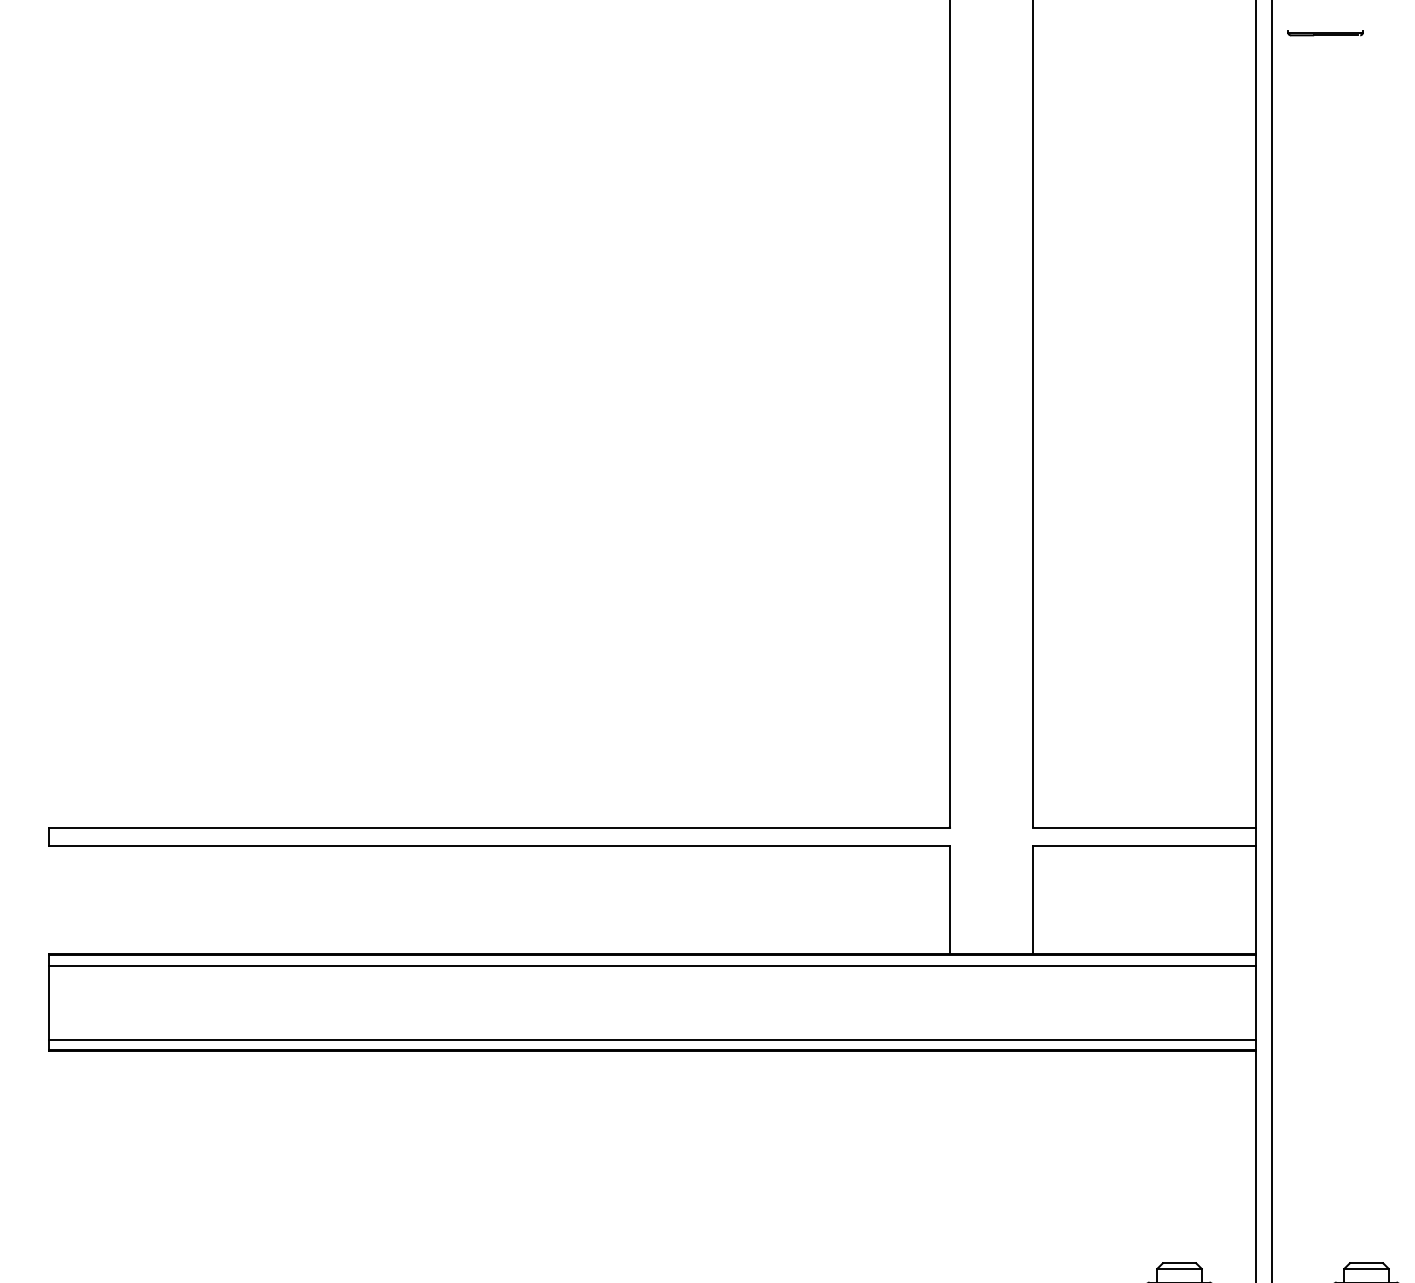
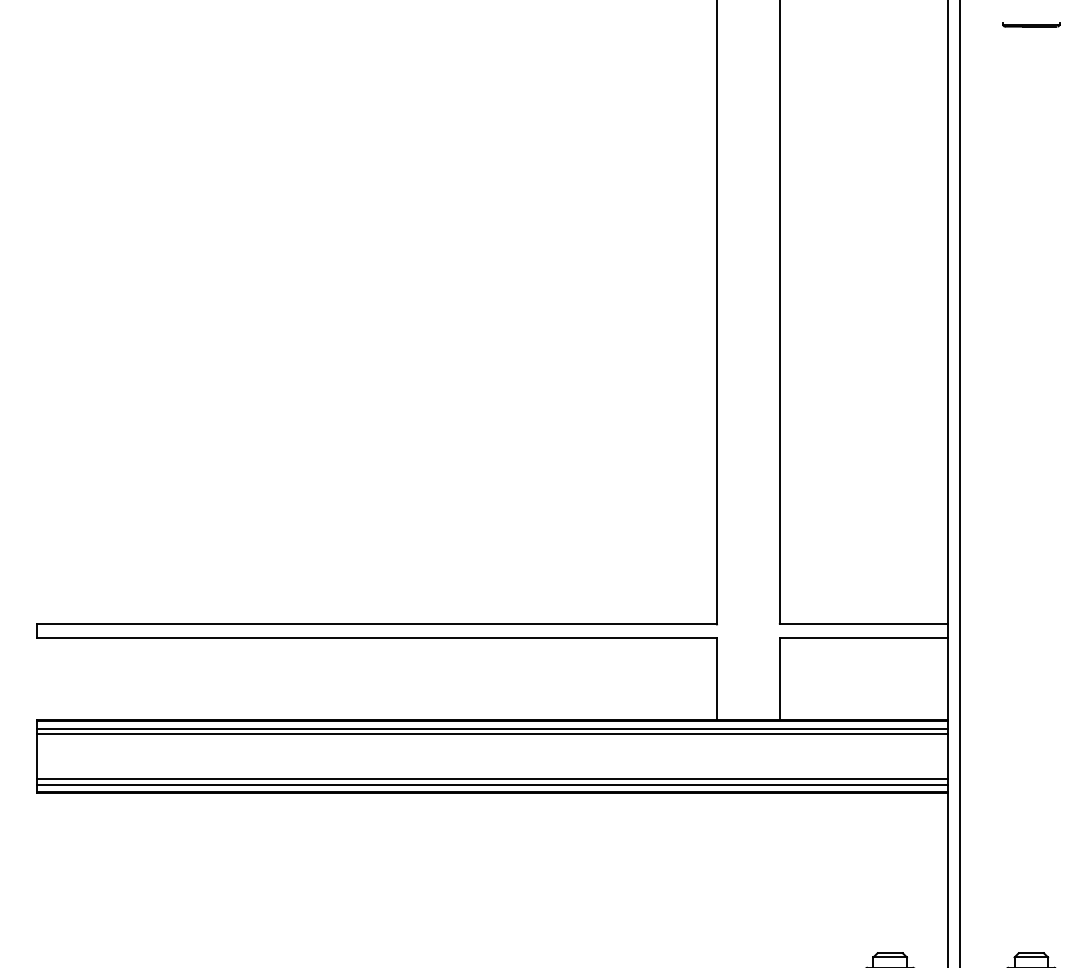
part: (1325, 33) -> (1031, 25), moved
line: (651, 973) -> (491, 734), added
line: (651, 1032) -> (491, 779), added

